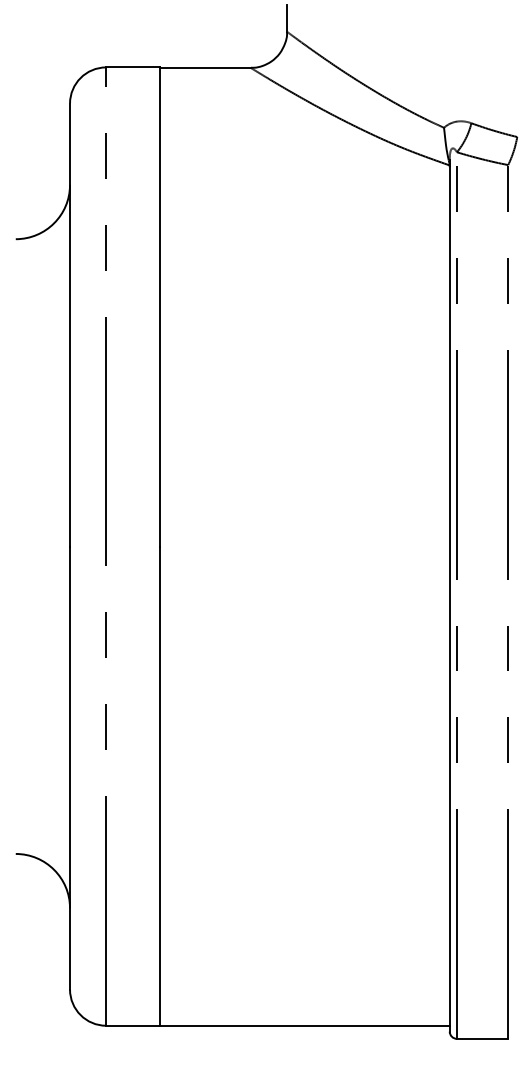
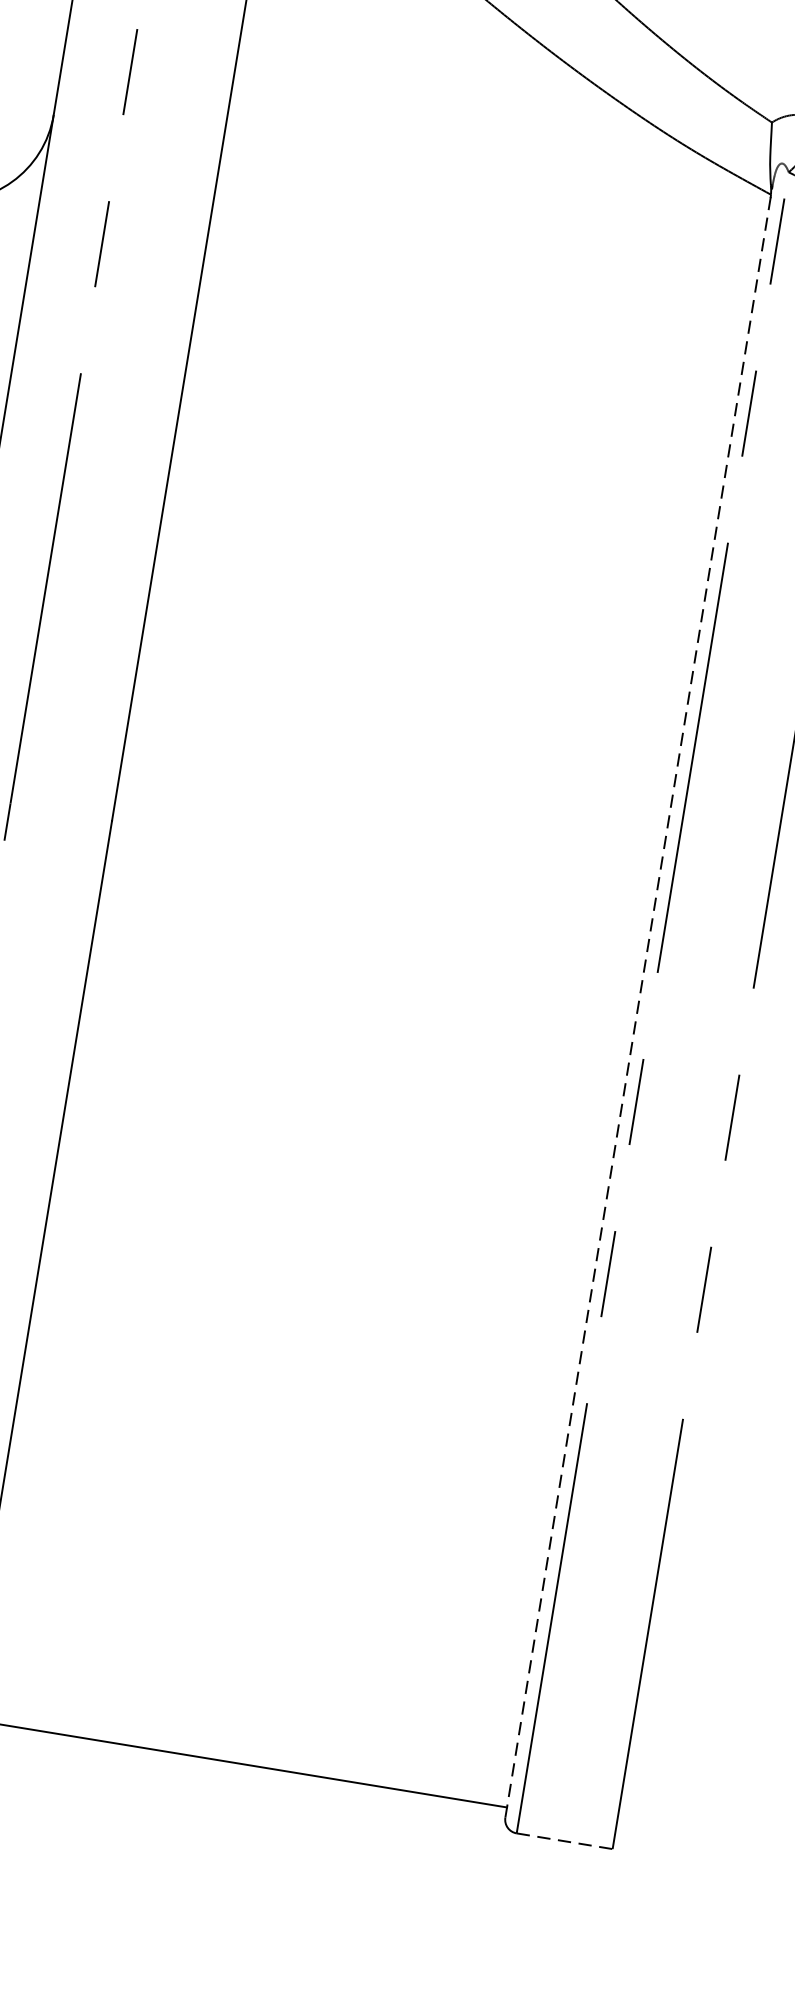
line: (449, 596) -> (638, 1002), solid -> dashed
line: (482, 1038) -> (564, 1840), solid -> dashed

